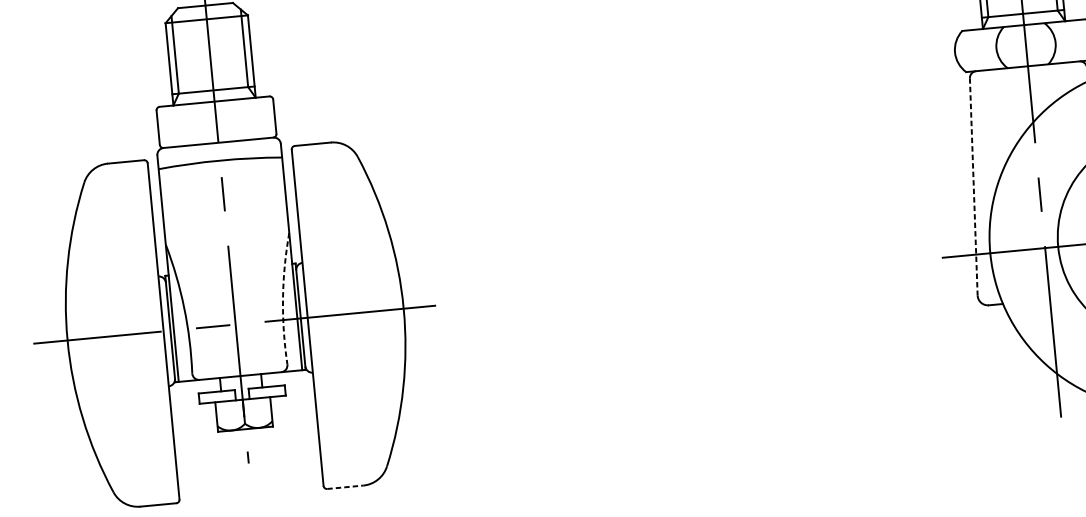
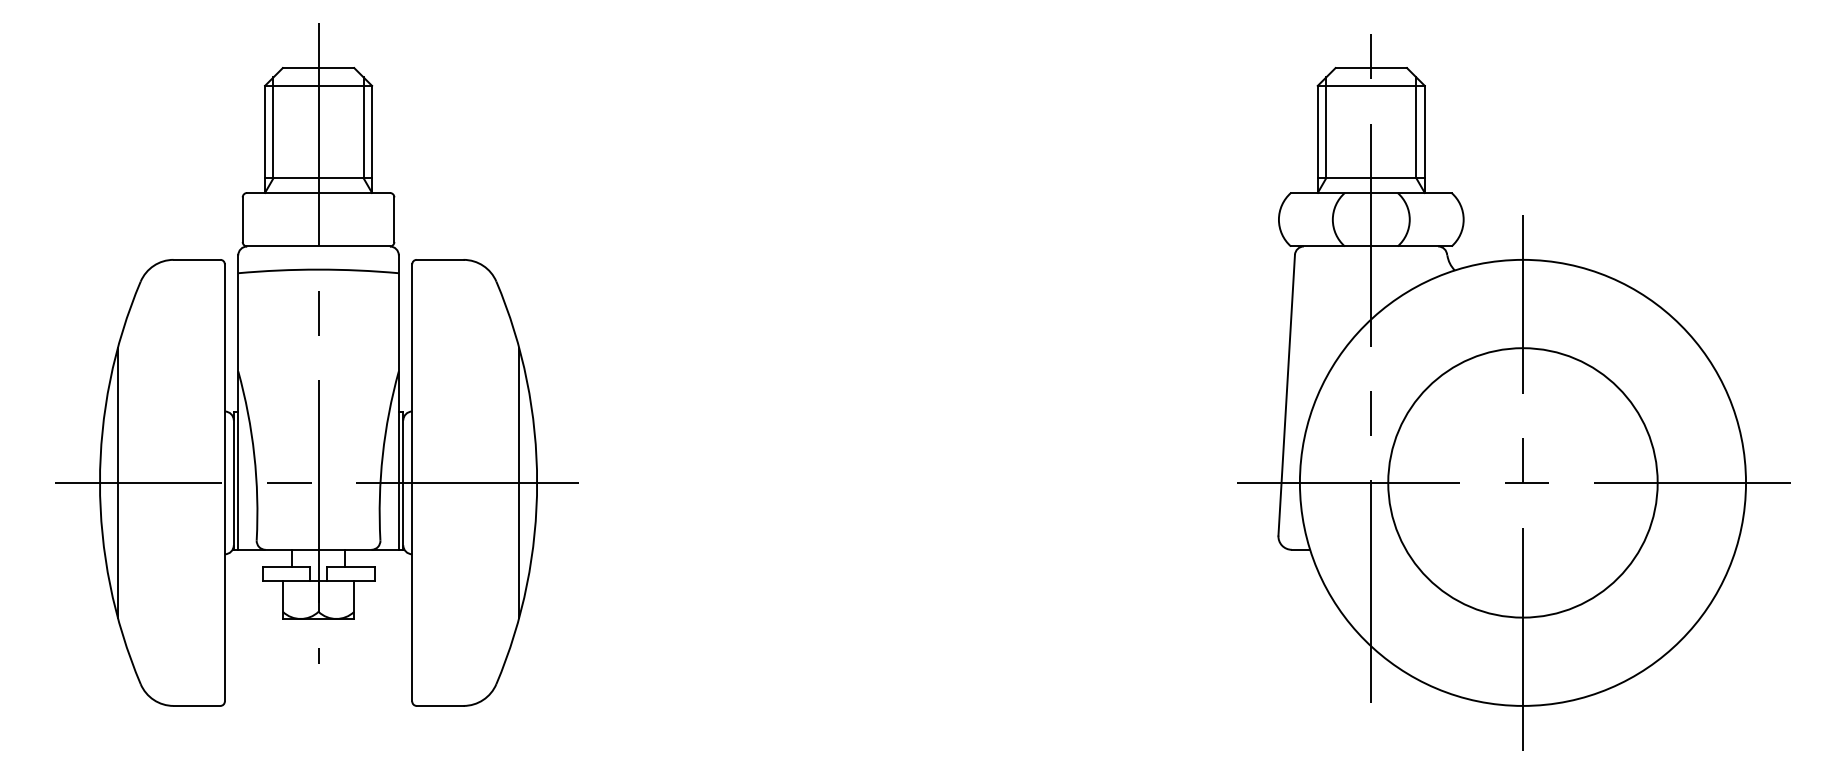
line: (973, 187) -> (1286, 395), dashed -> solid
arc: (282, 298) -> (382, 455), dashed -> solid
line: (390, 309) -> (519, 482), added
line: (81, 338) -> (117, 482), added
line: (345, 486) -> (440, 705), dashed -> solid

